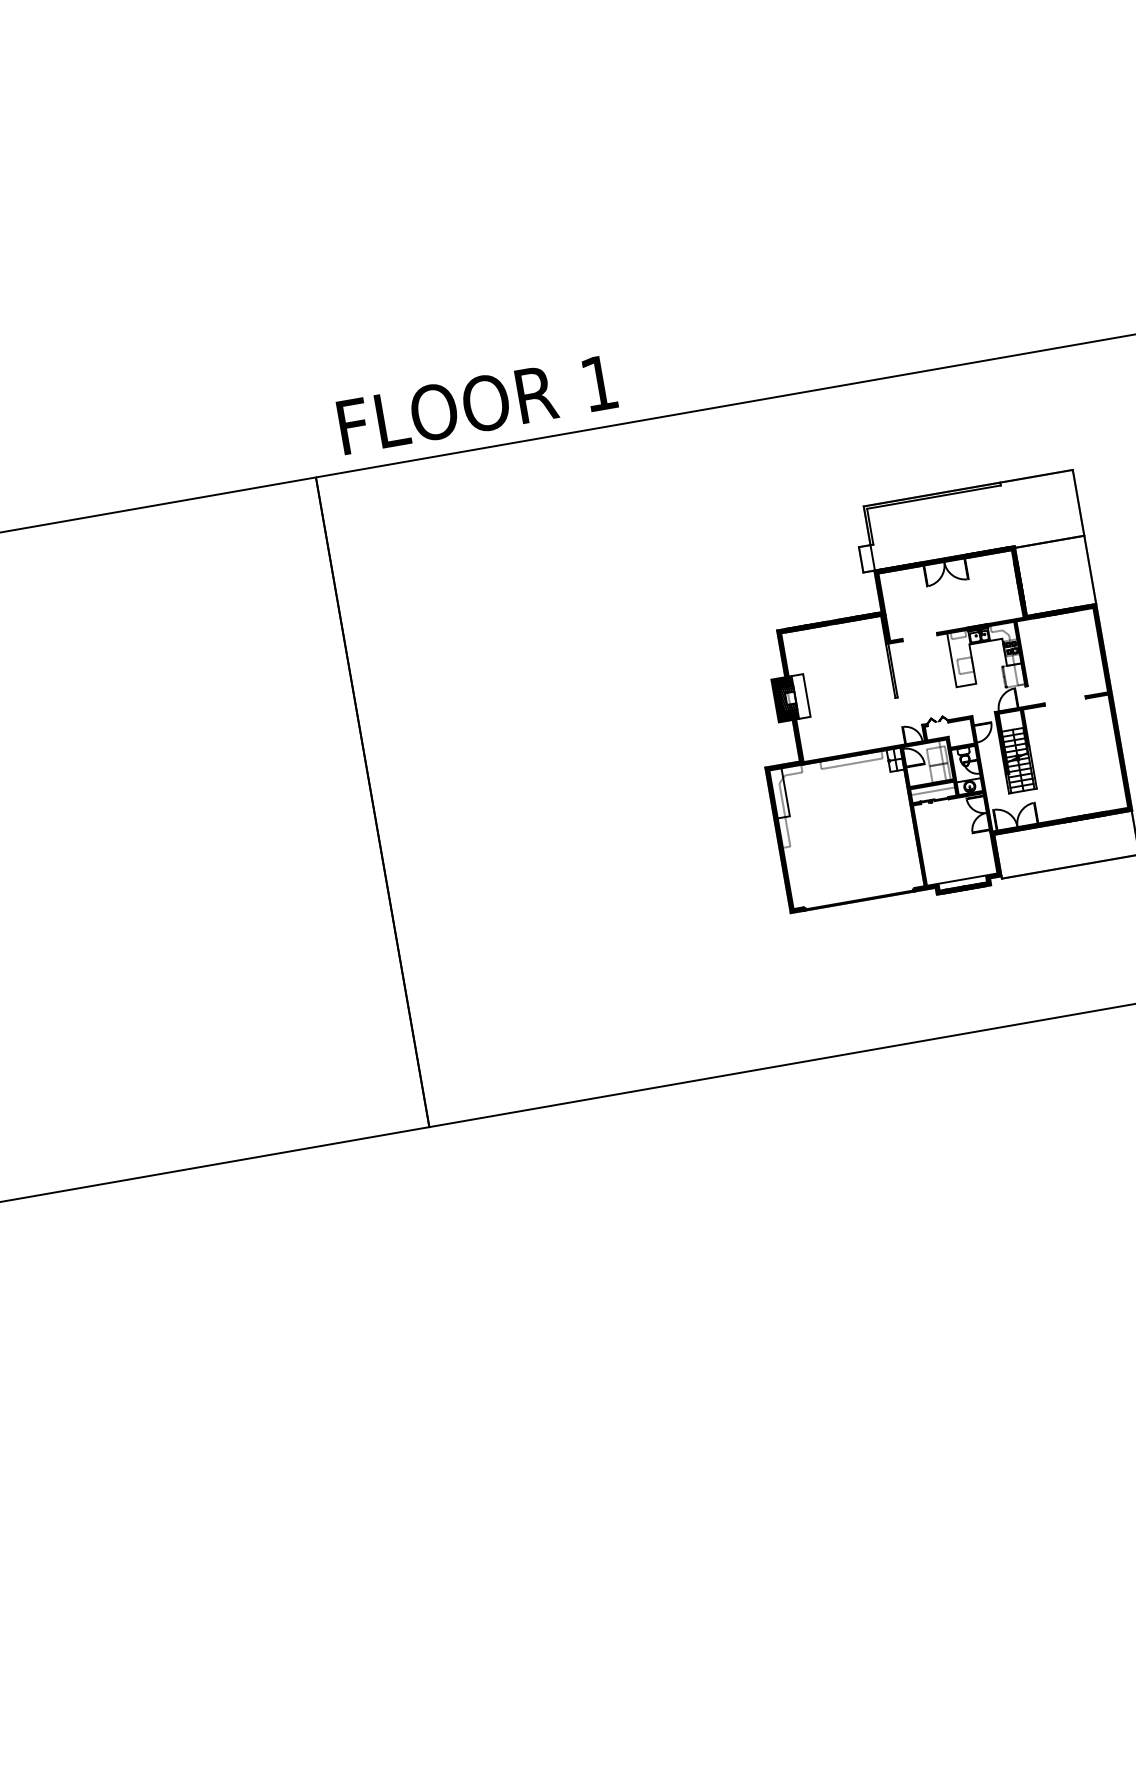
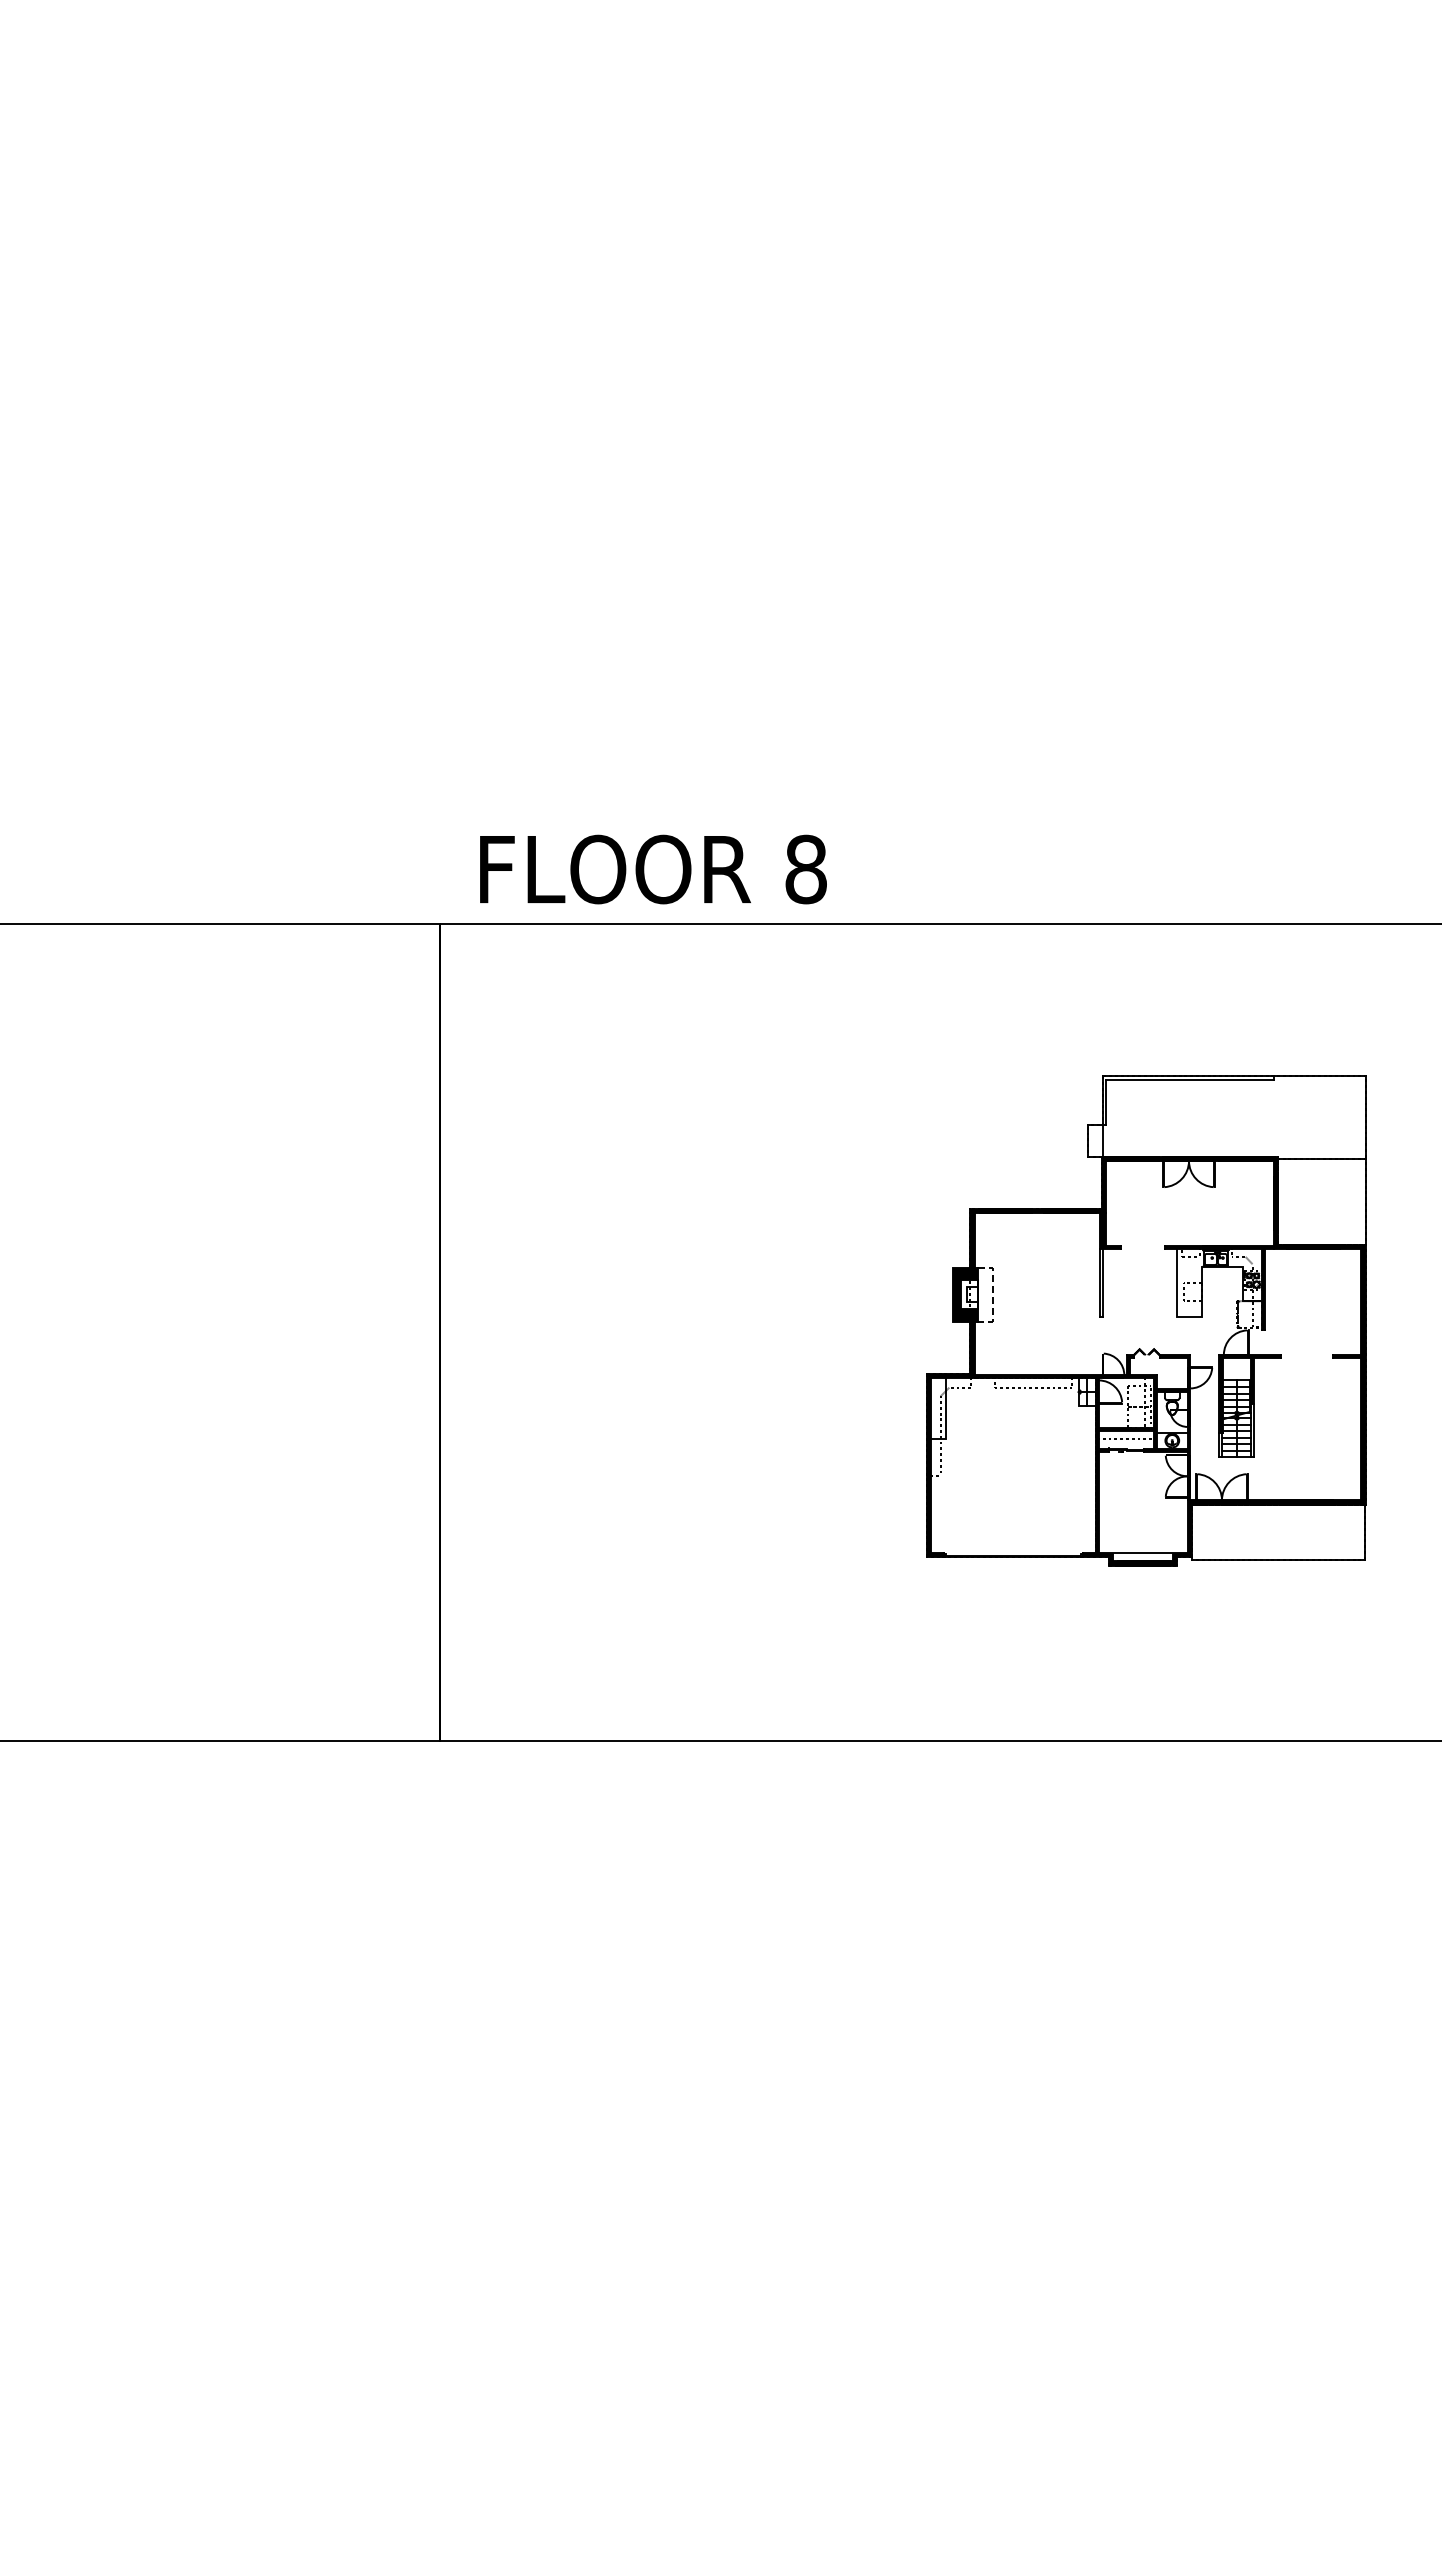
text: (598, 383) -> (805, 869), 1 -> 8
line: (806, 695) -> (992, 1294), solid -> dashed
hatch: (788, 698) -> (969, 1294), removed

